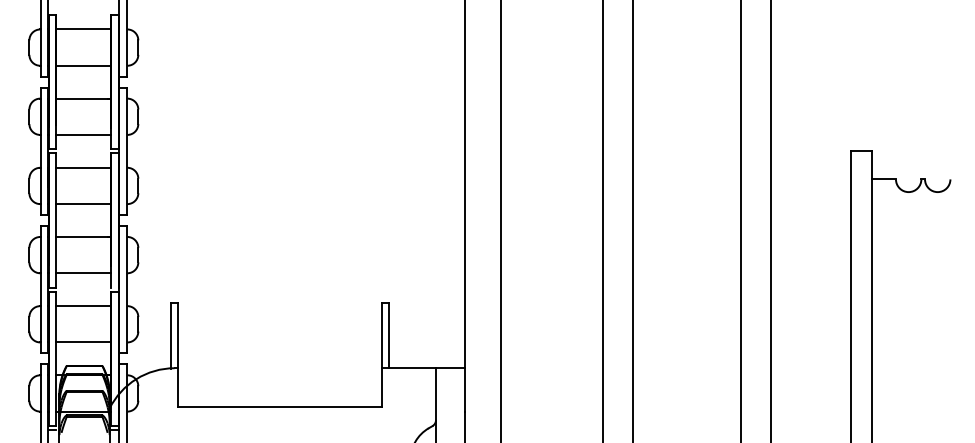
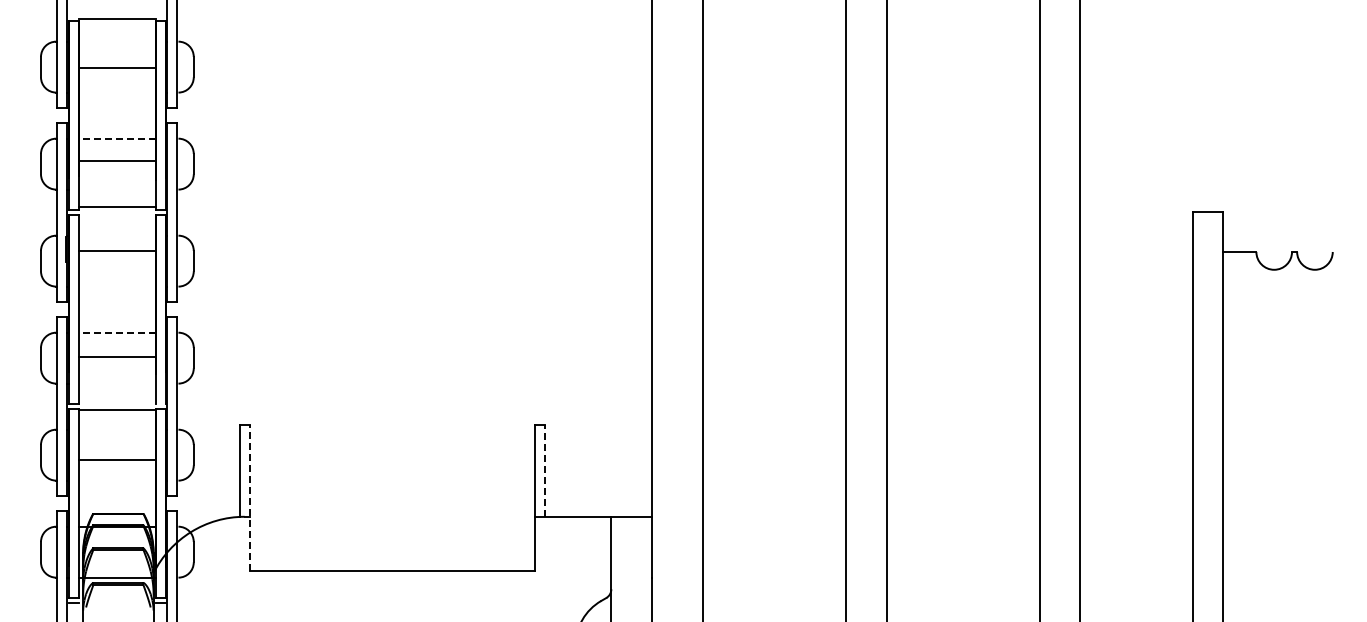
line: (83, 29) -> (117, 18), moved
line: (83, 65) -> (117, 67), moved
line: (83, 98) -> (117, 138), solid -> dashed
line: (83, 134) -> (117, 160), moved
line: (83, 167) -> (117, 206), moved
line: (83, 204) -> (117, 250), moved
line: (83, 236) -> (117, 332), solid -> dashed
line: (83, 273) -> (117, 356), moved
line: (83, 305) -> (117, 409), moved
line: (389, 335) -> (545, 470), solid -> dashed
line: (83, 342) -> (117, 459), moved
line: (178, 354) -> (249, 497), solid -> dashed

